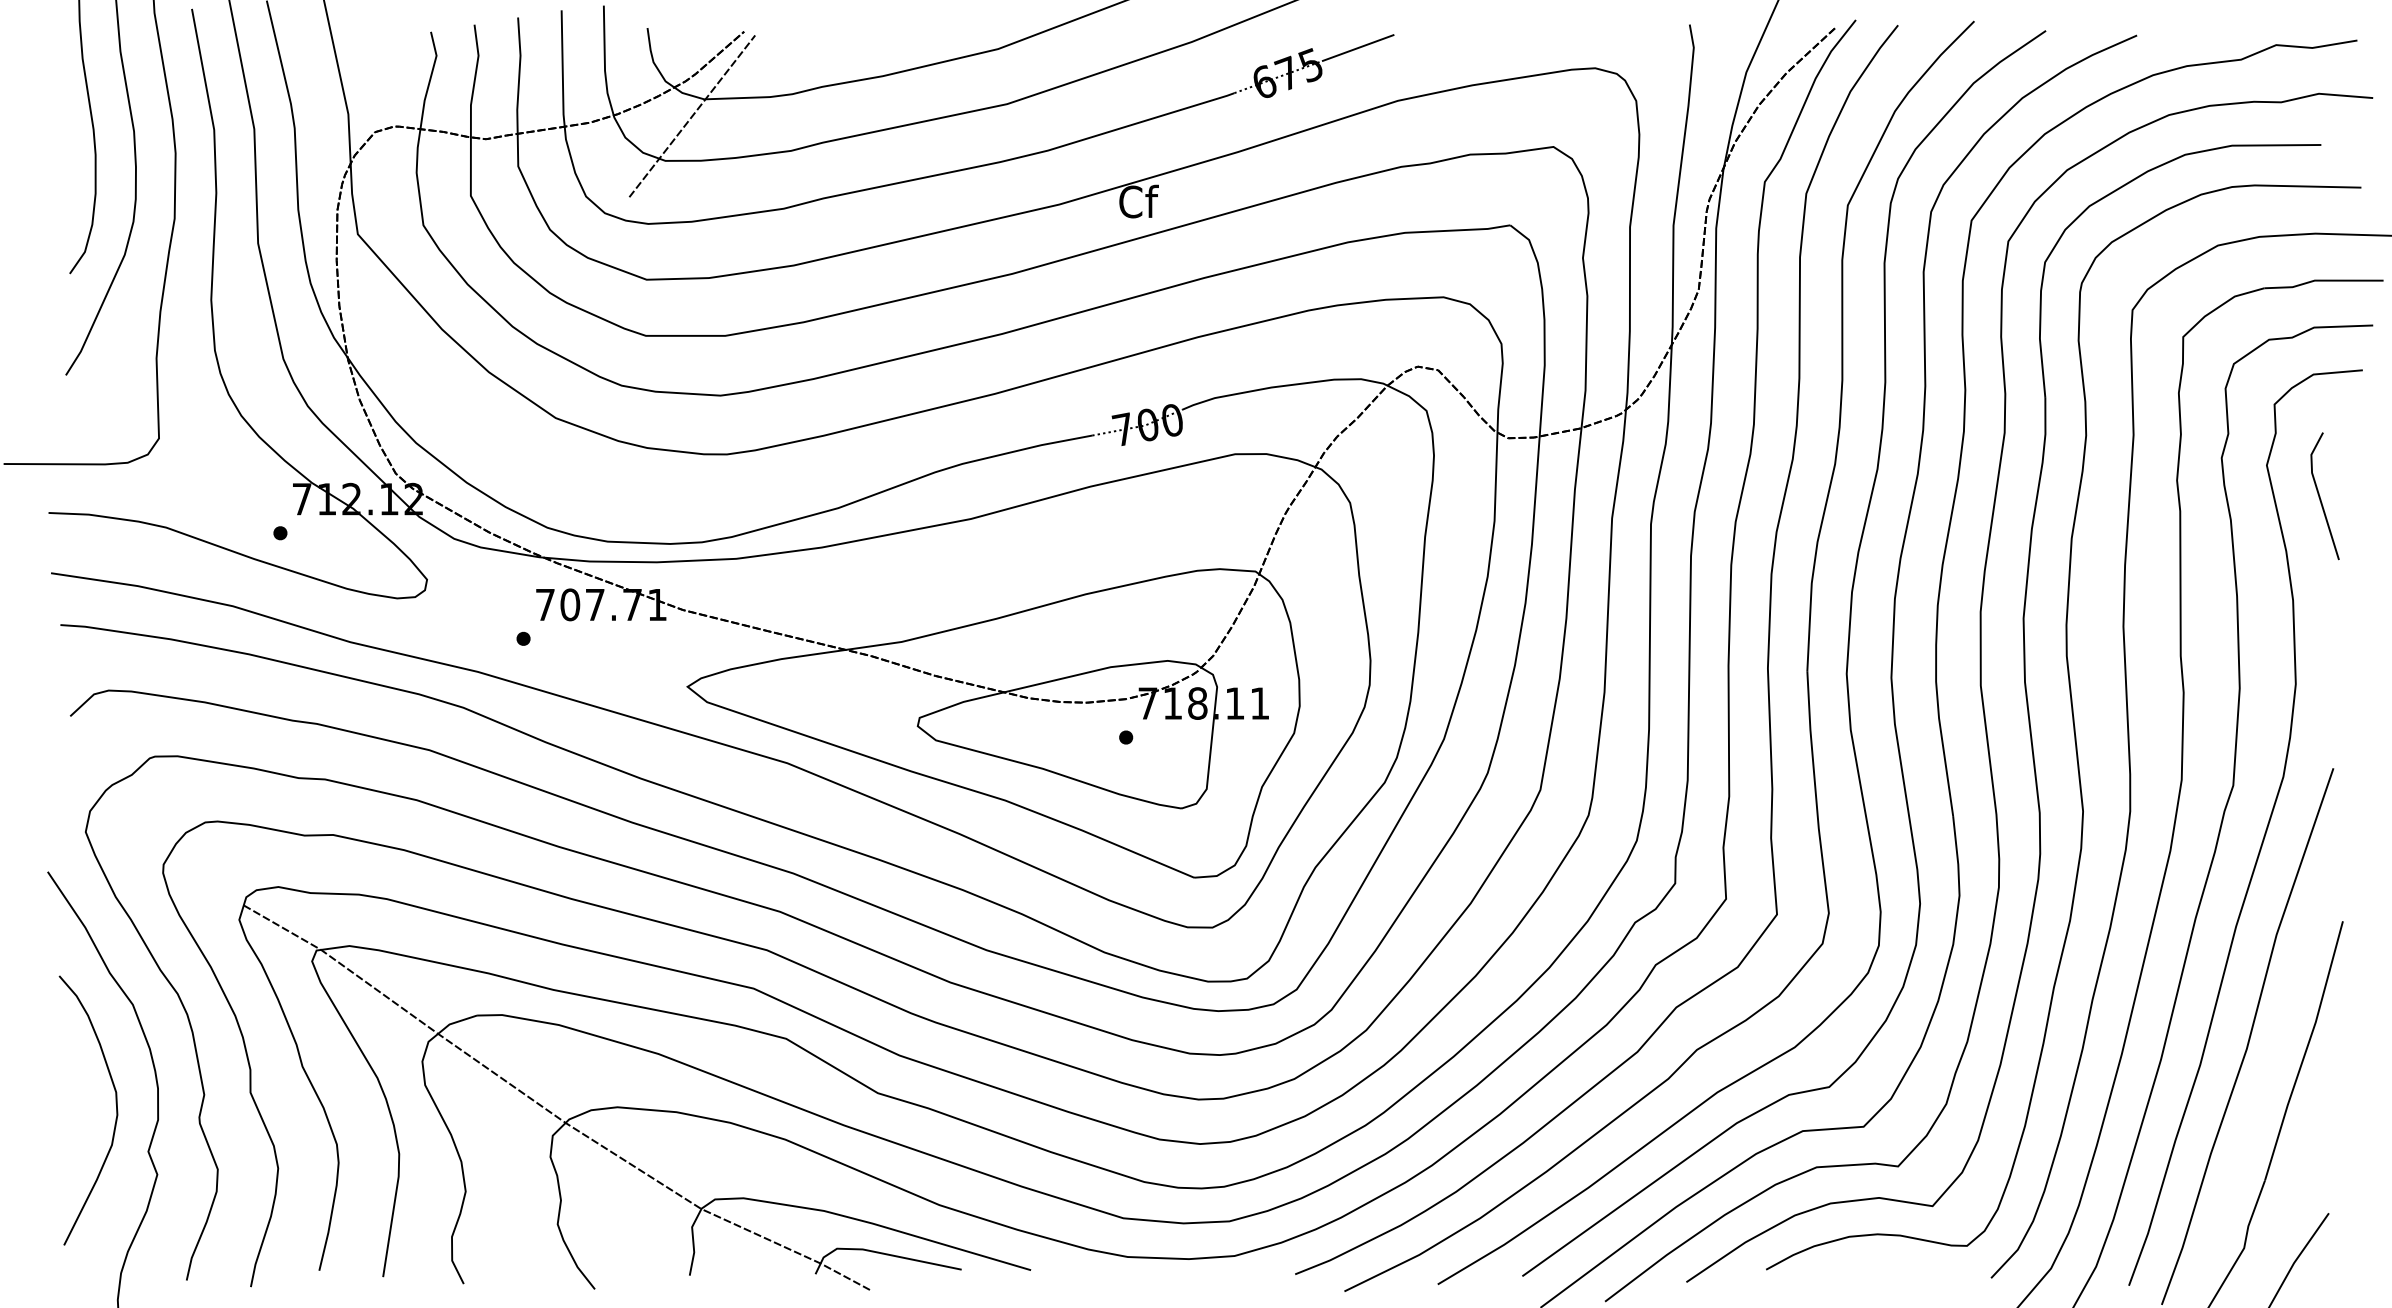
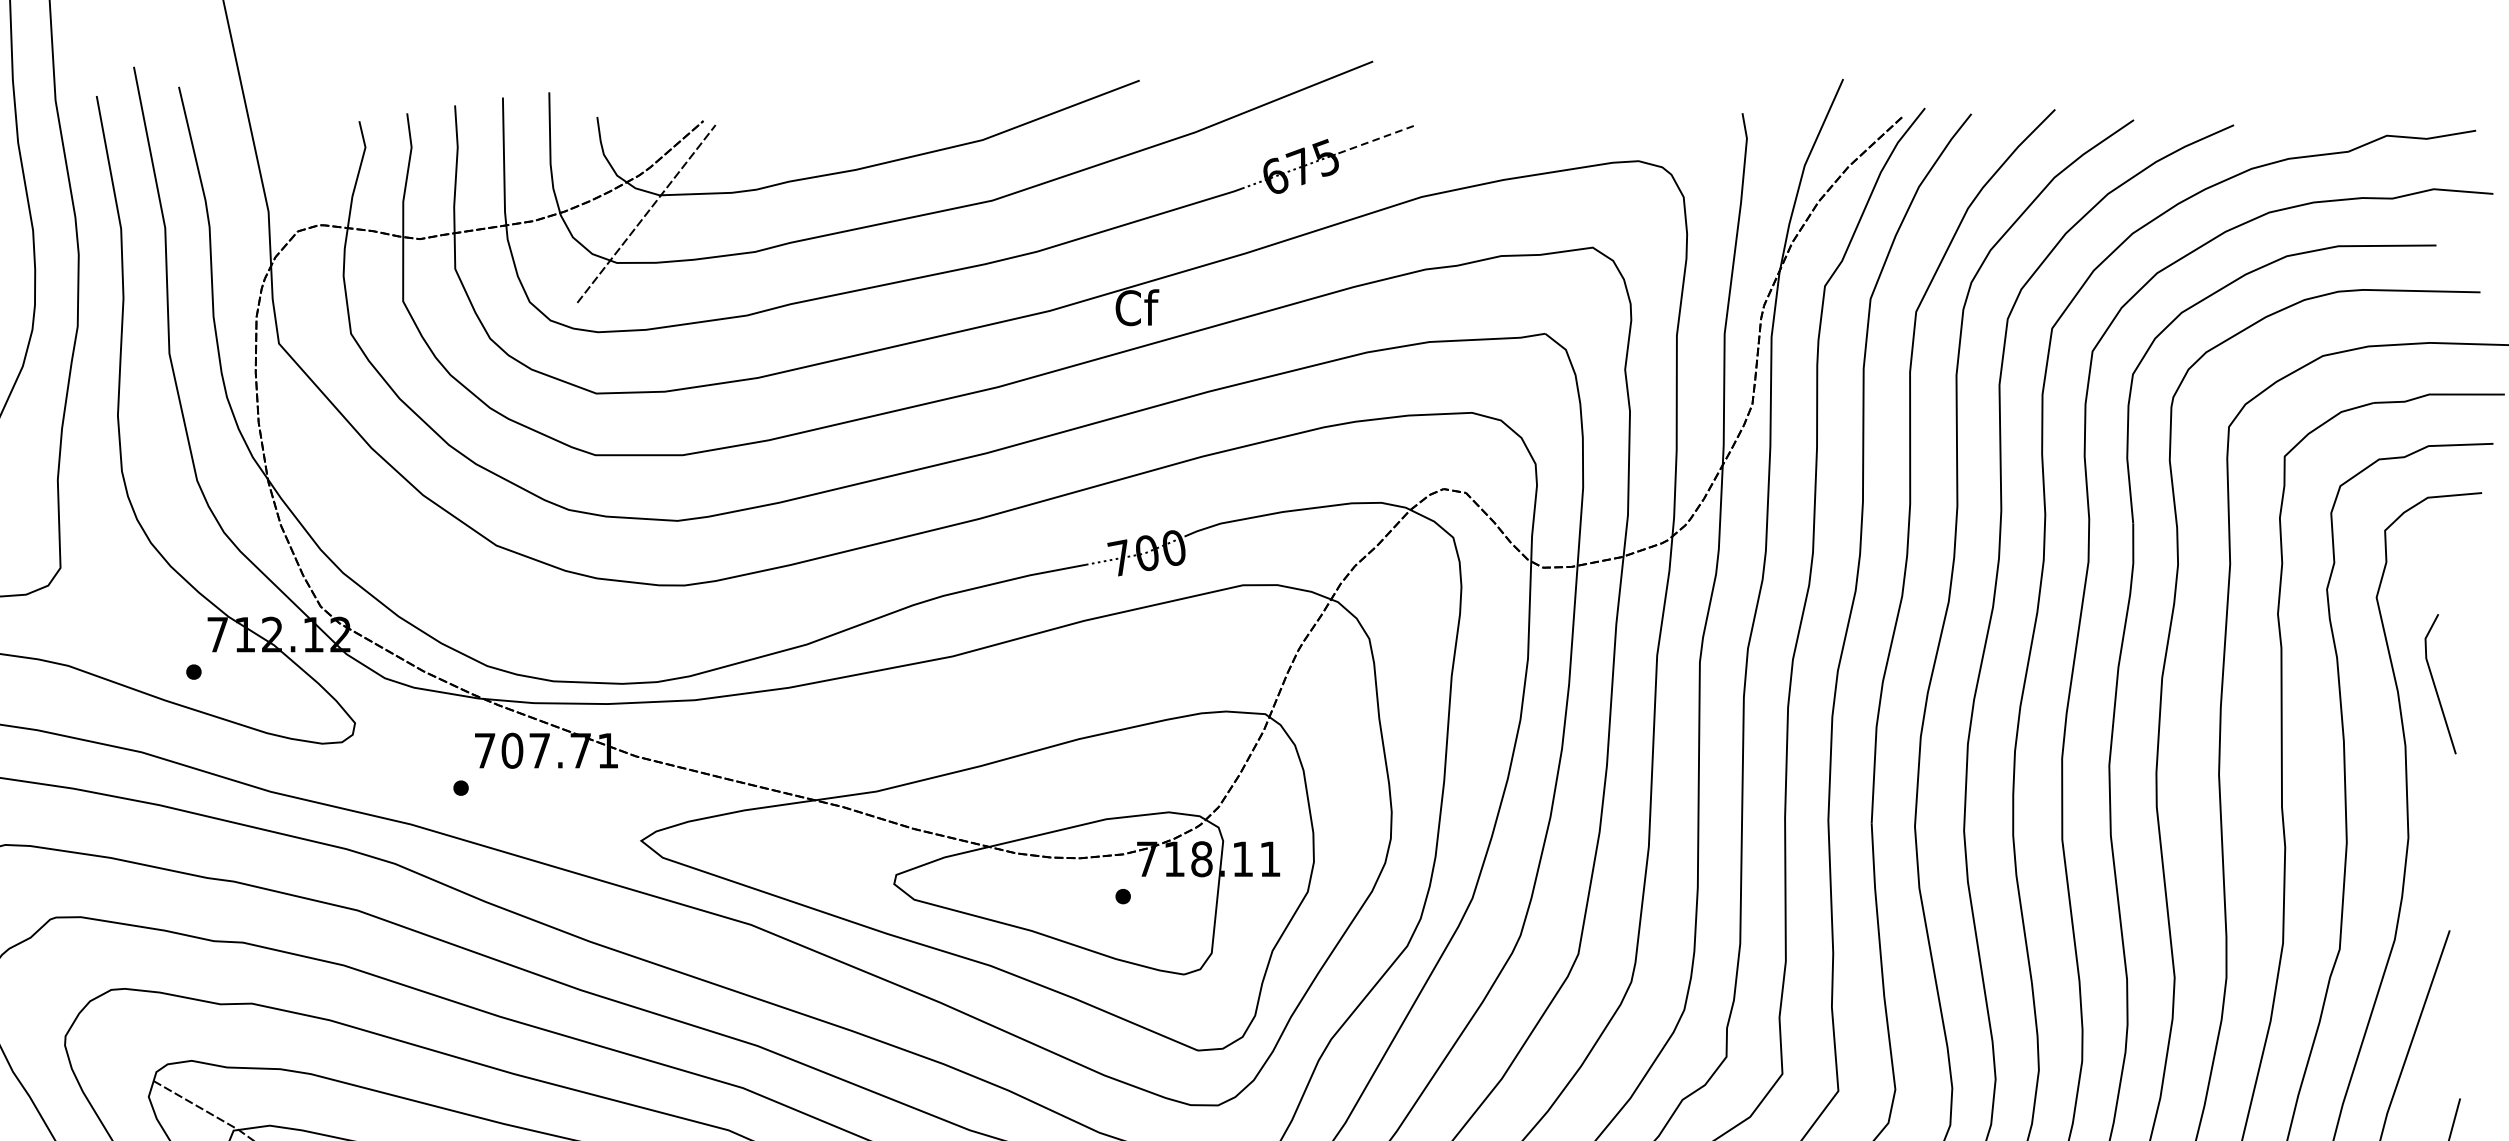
line: (1358, 48) -> (1378, 139), solid -> dashed
line: (2320, 496) -> (2435, 684), moved

